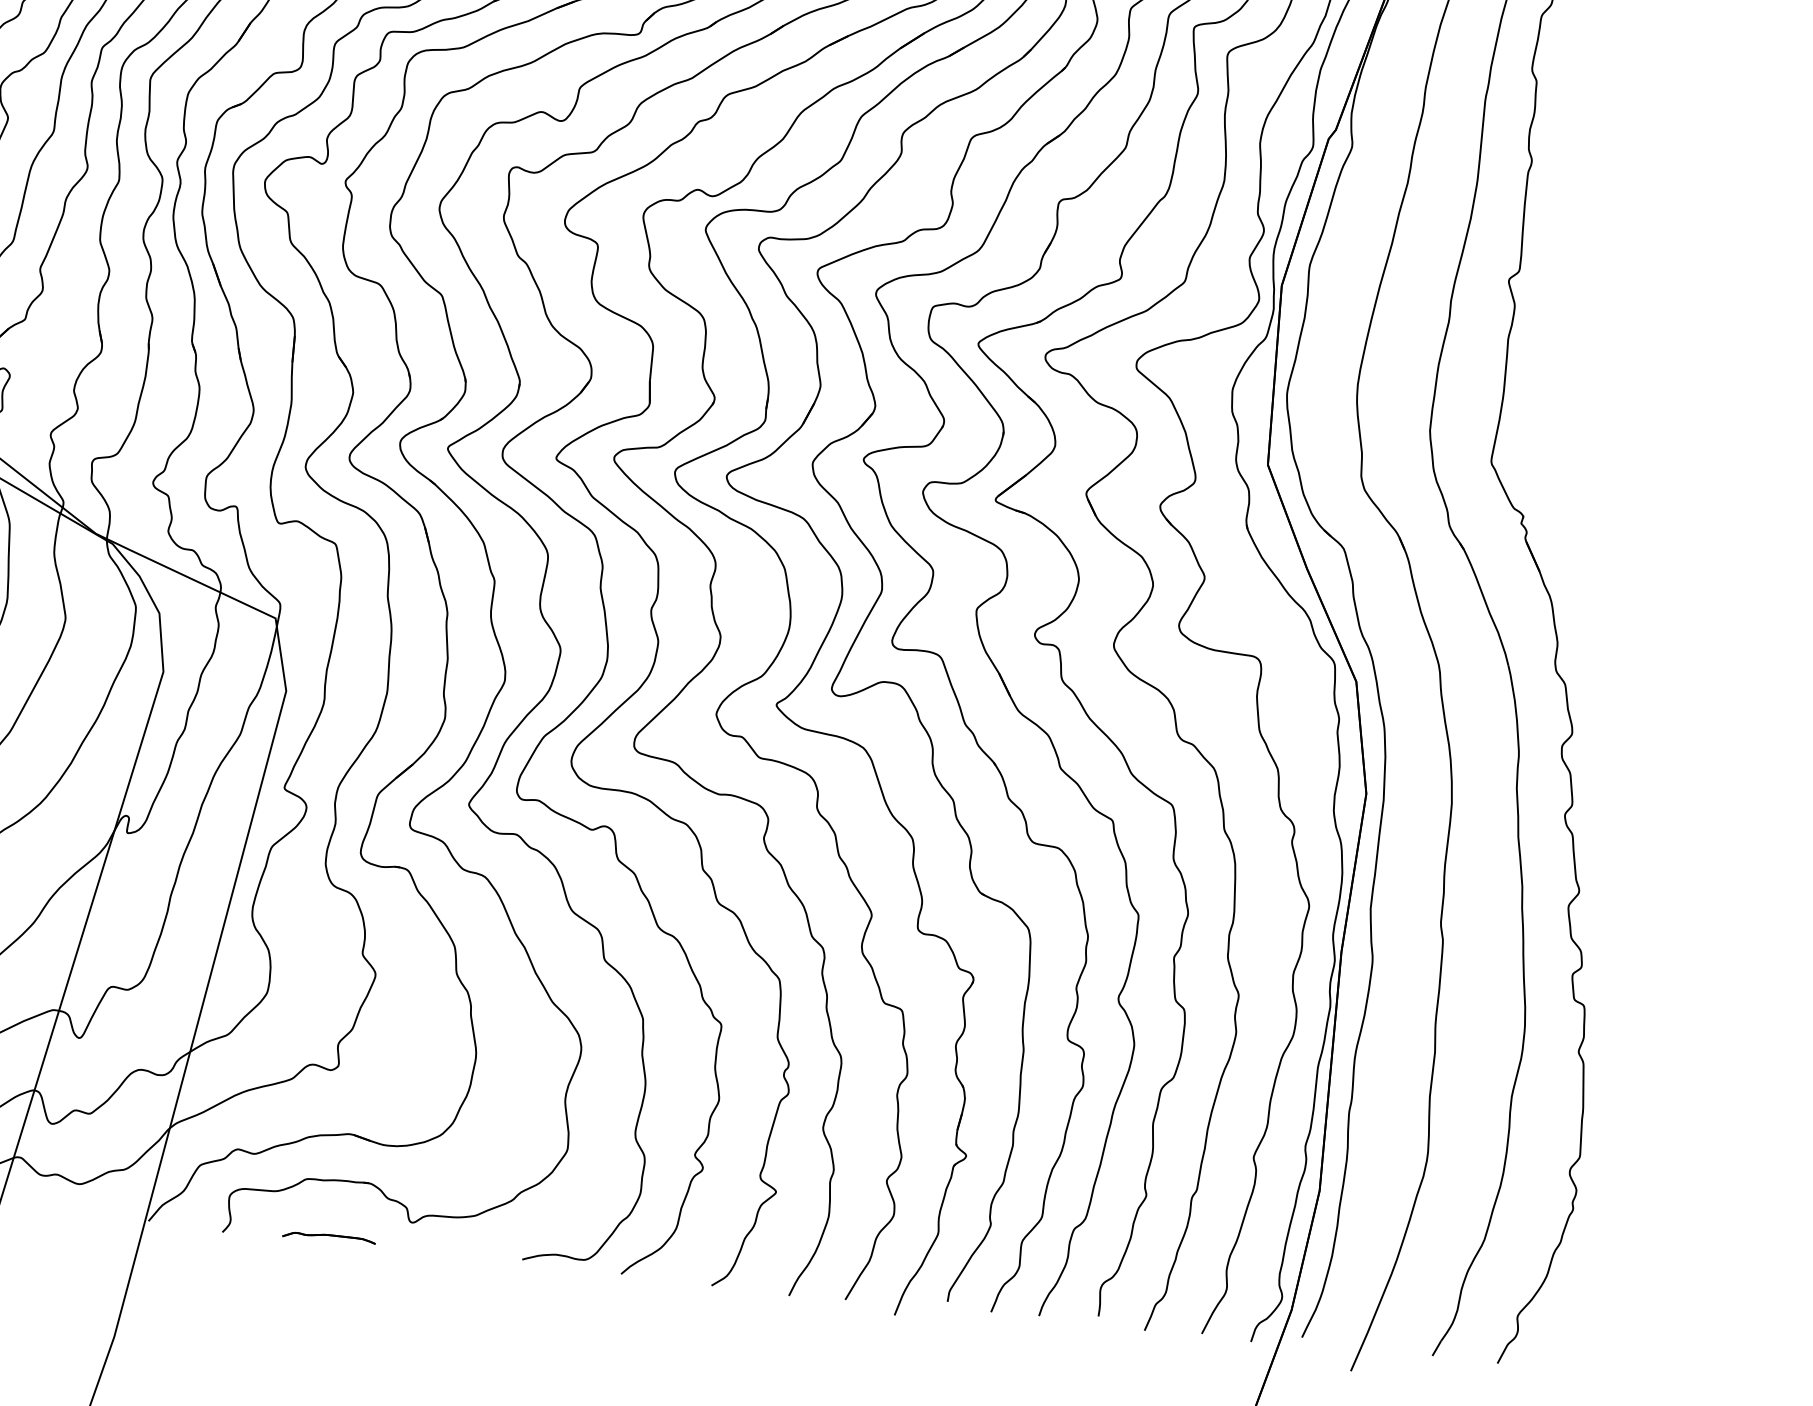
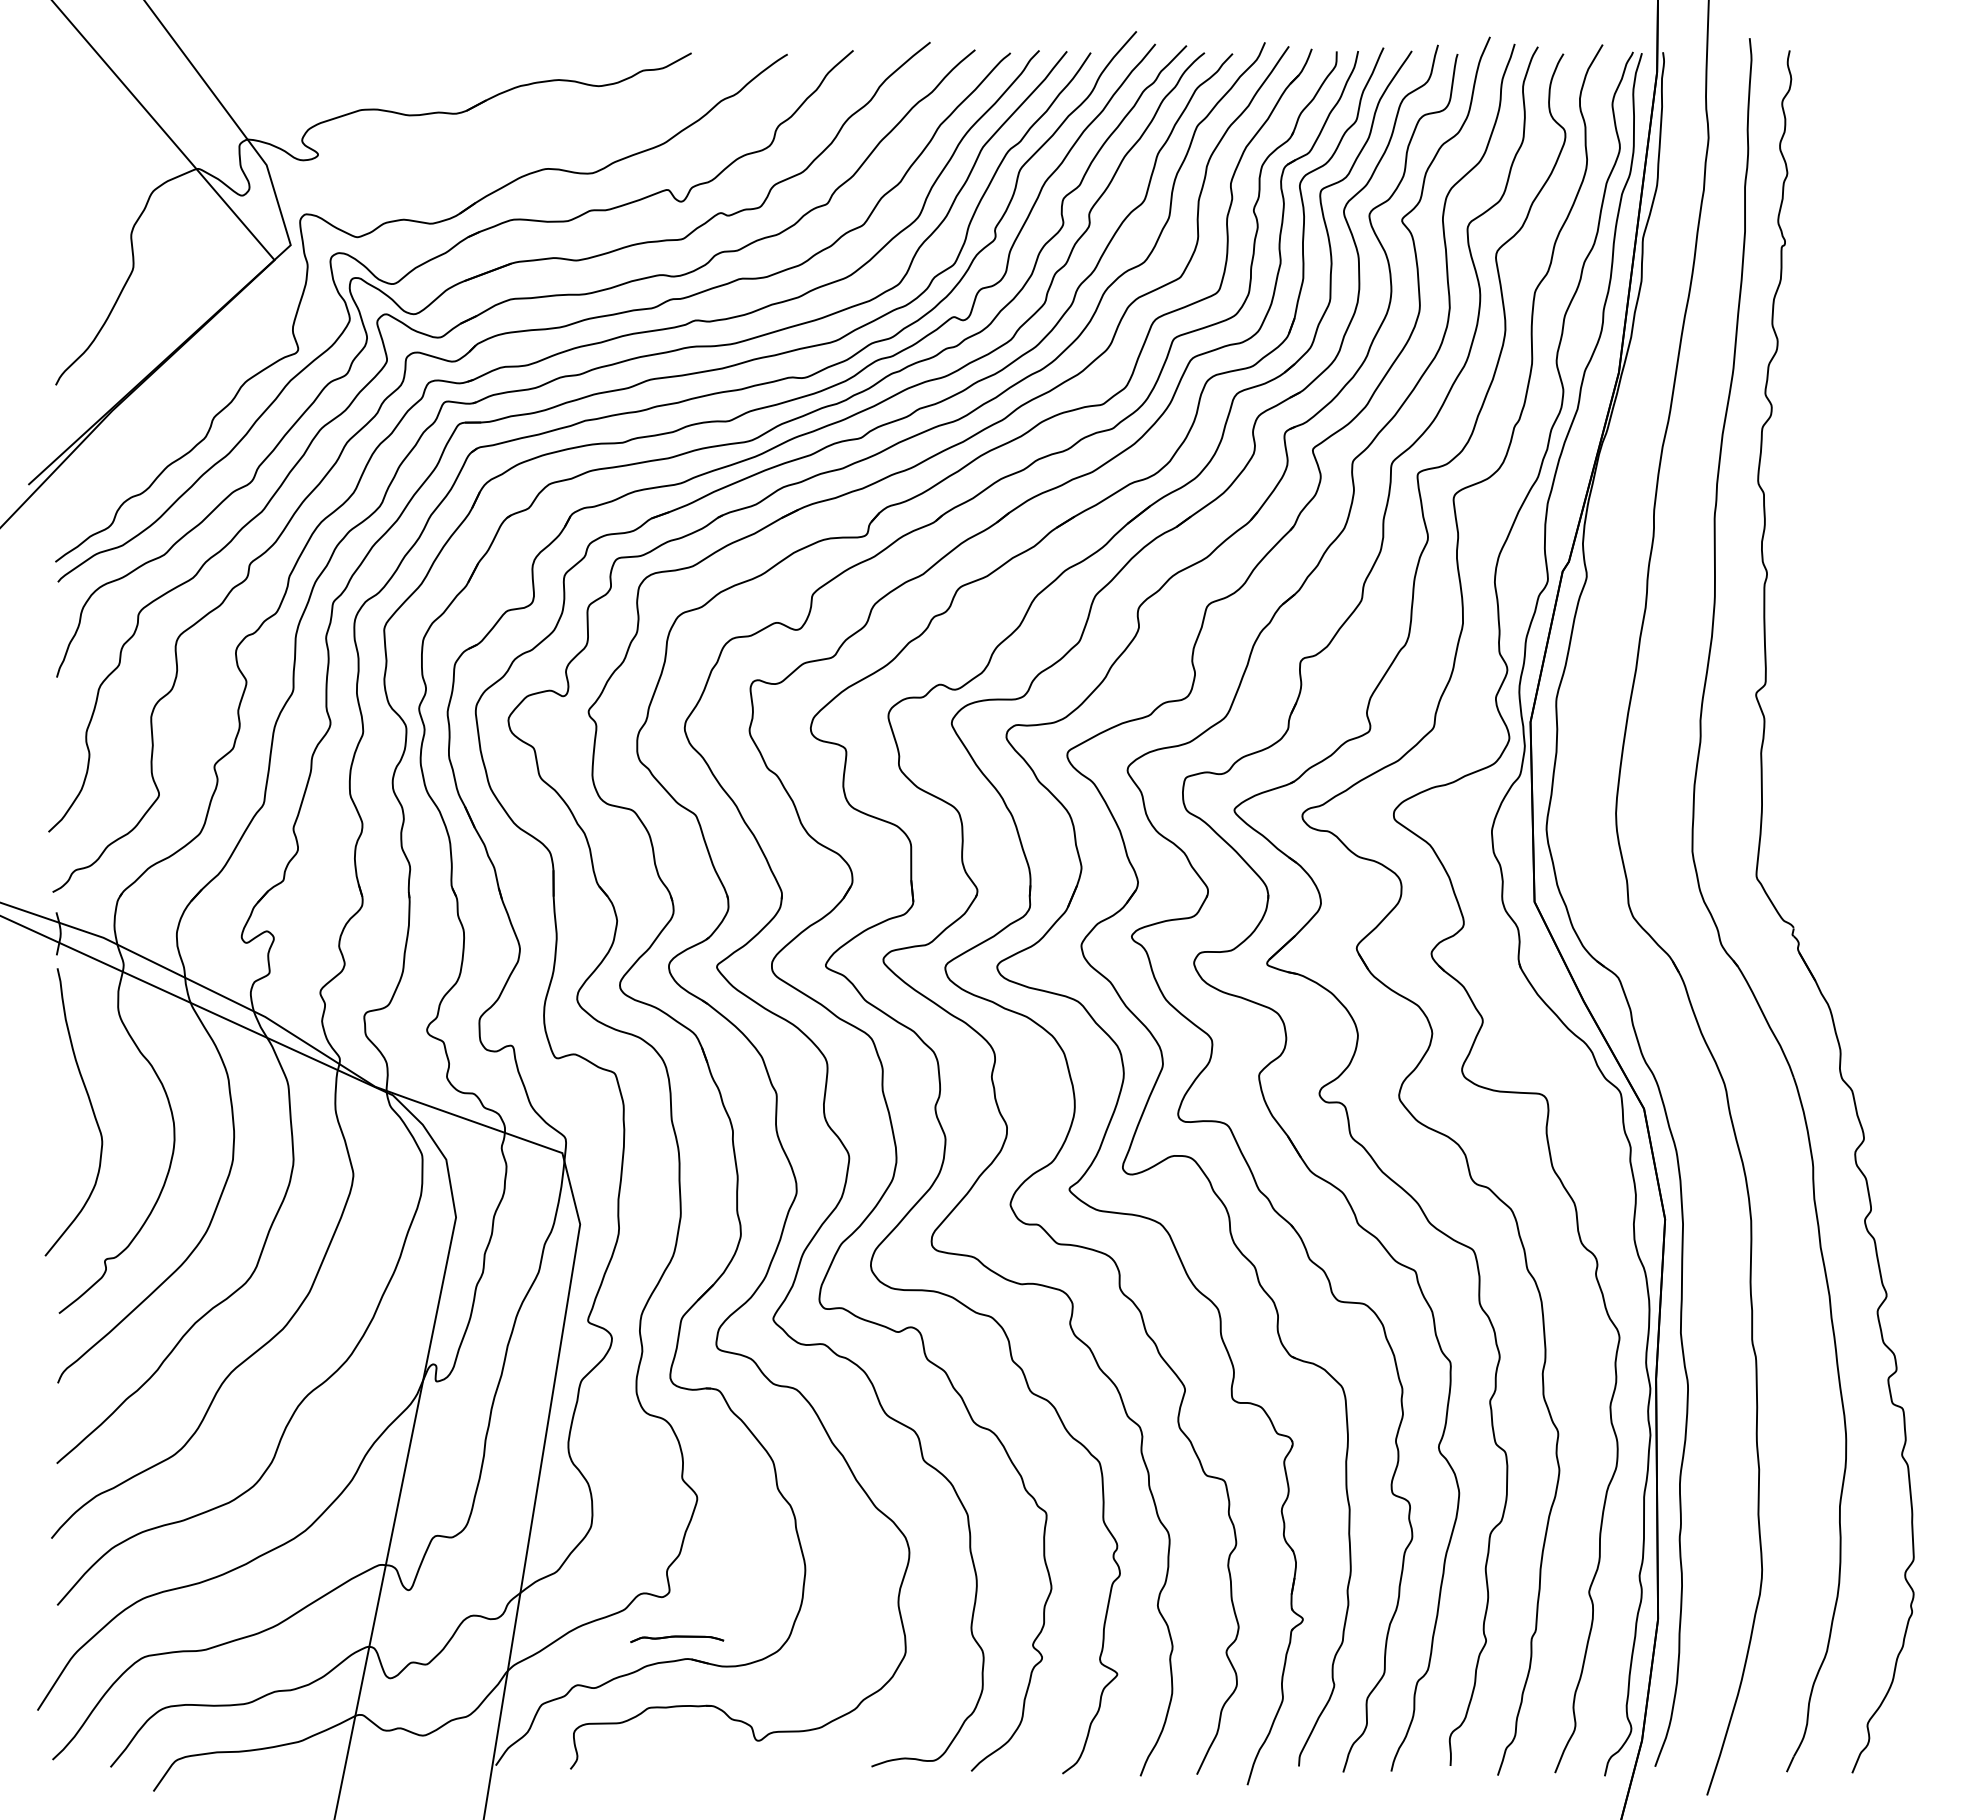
part: (329, 1238) -> (677, 1639), moved

